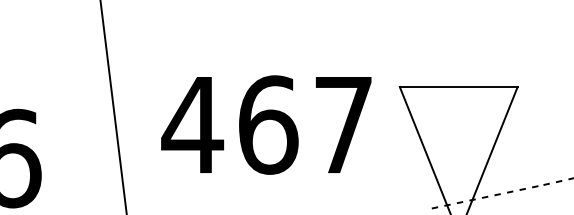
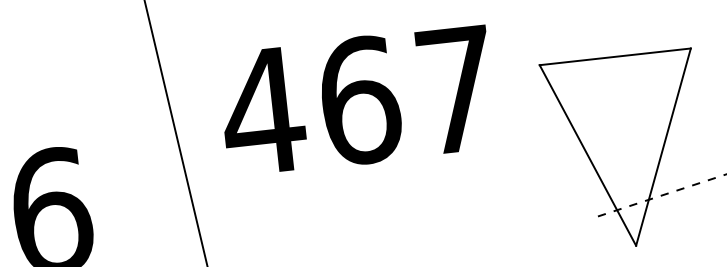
text: (266, 124) -> (357, 100), moved

